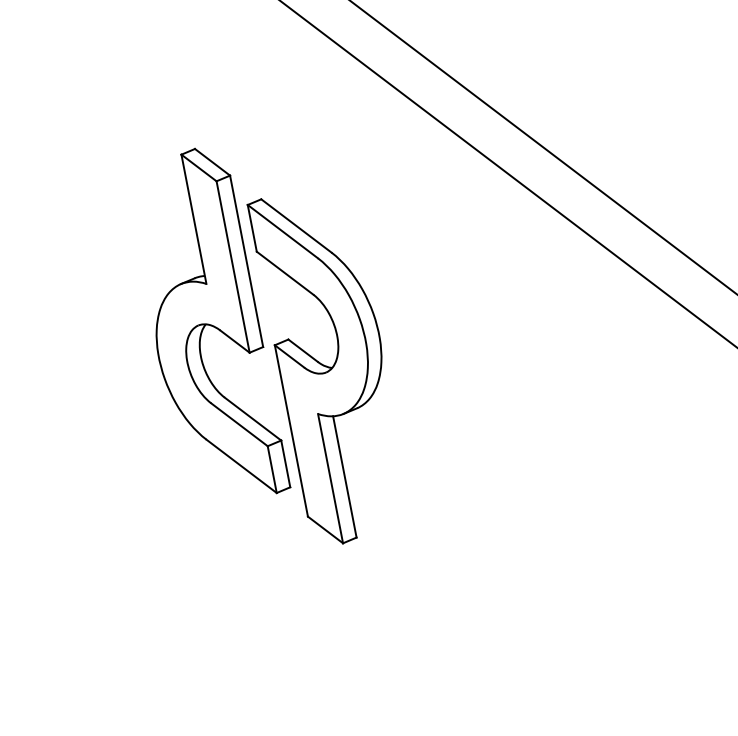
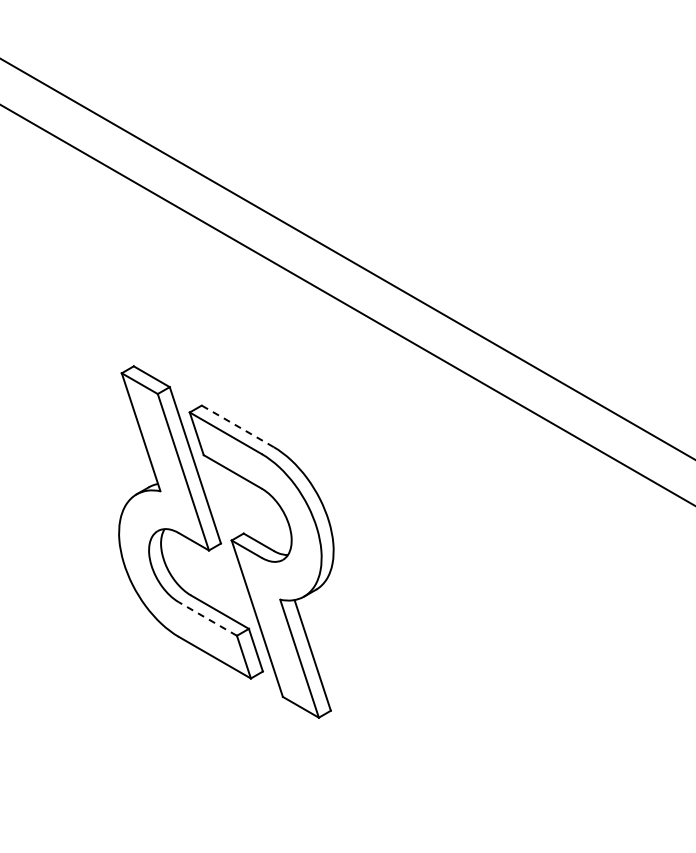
line: (296, 226) -> (237, 426), solid -> dashed
line: (239, 424) -> (207, 618), solid -> dashed

